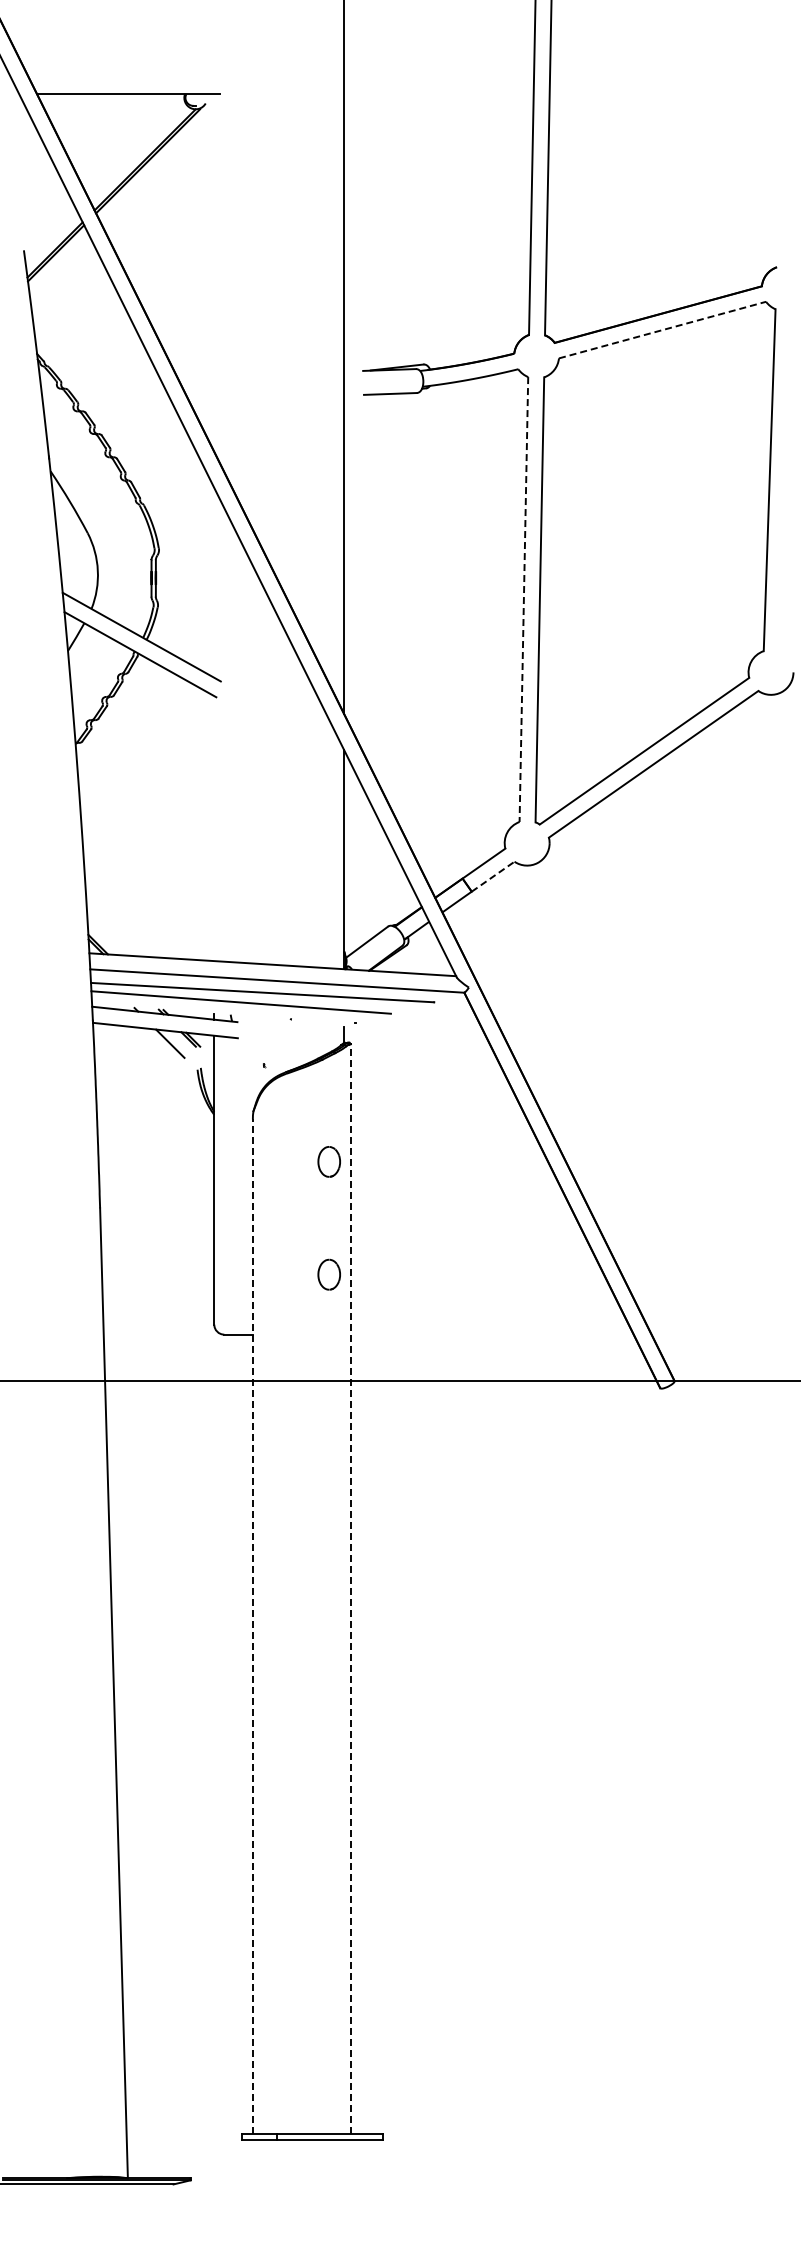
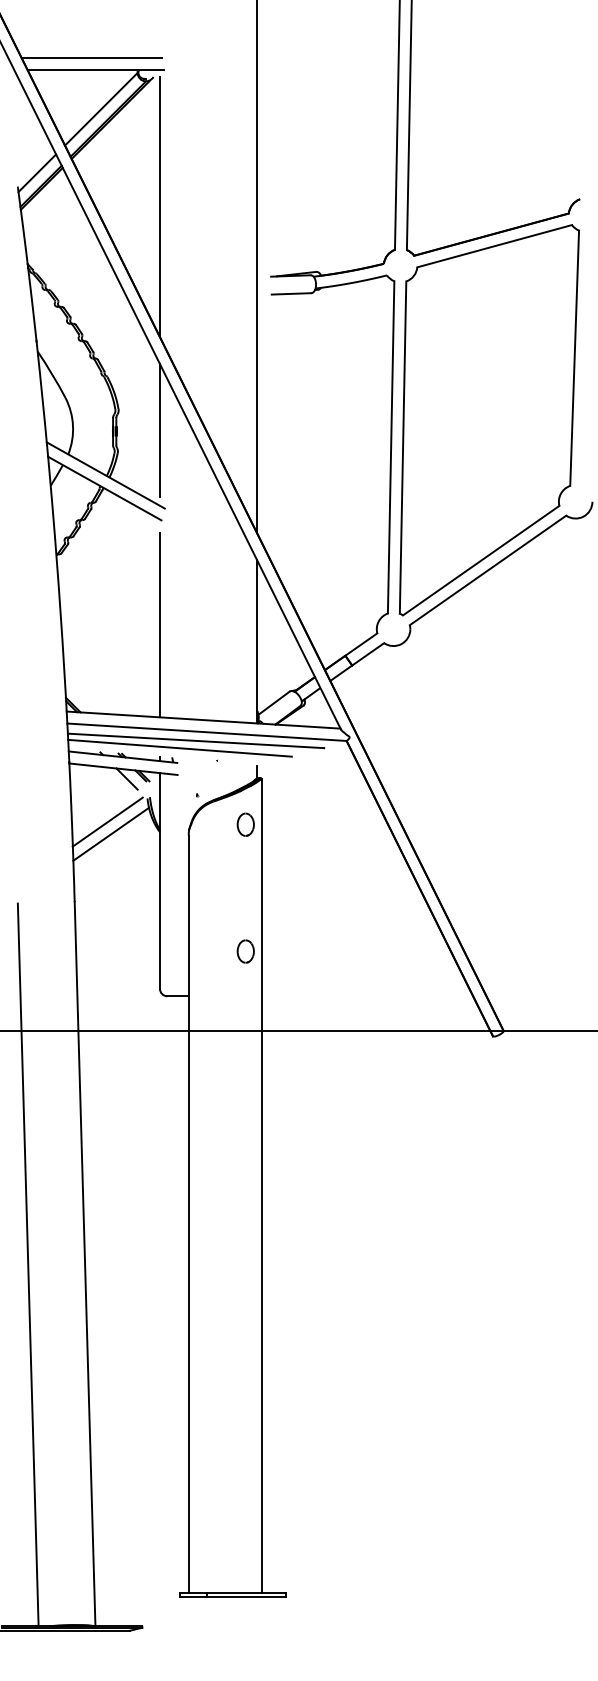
line: (122, 78) -> (91, 58), added
line: (135, 146) -> (101, 109), added
line: (49, 232) -> (36, 173), added
line: (214, 276) -> (160, 206), added
line: (663, 329) -> (495, 245), dashed -> solid
line: (214, 576) -> (160, 430), added
line: (523, 600) -> (390, 448), dashed -> solid
line: (214, 837) -> (160, 625), added
line: (493, 876) -> (368, 654), dashed -> solid
line: (144, 1101) -> (107, 822), added
line: (148, 1117) -> (110, 834), added
part: (328, 1161) -> (245, 824), moved
line: (351, 1588) -> (262, 1185), dashed -> solid
line: (252, 1626) -> (188, 1214), dashed -> solid
line: (37, 1694) -> (27, 1264), added

